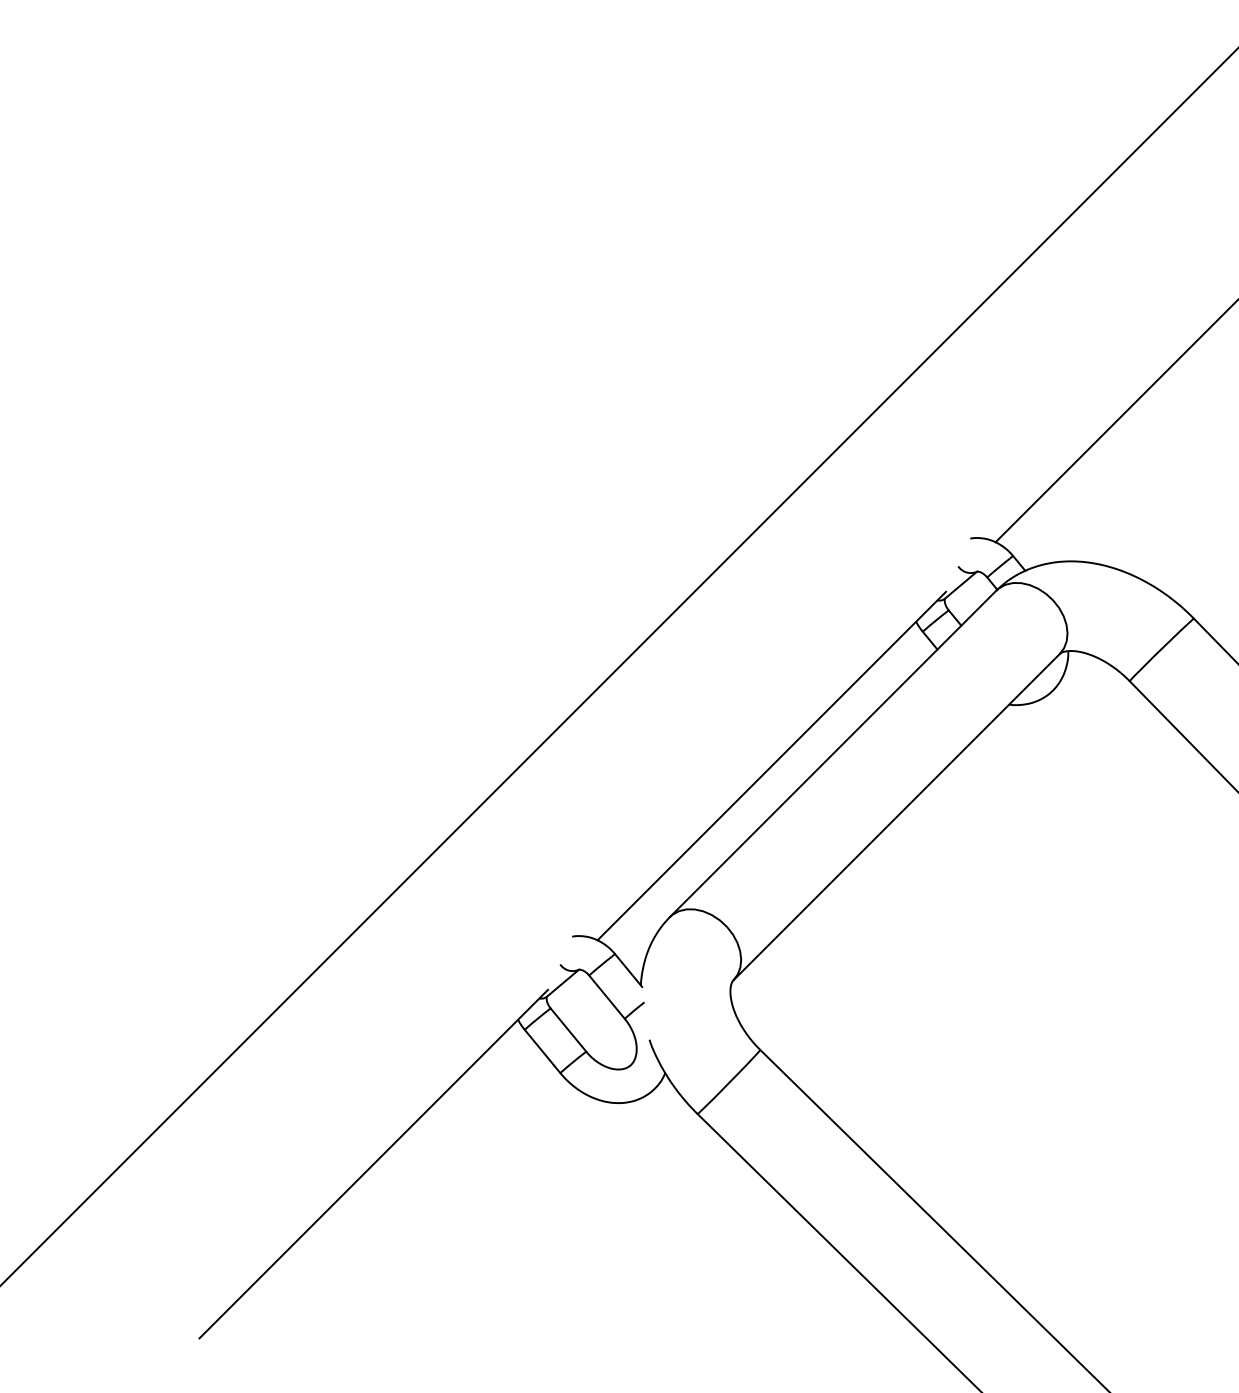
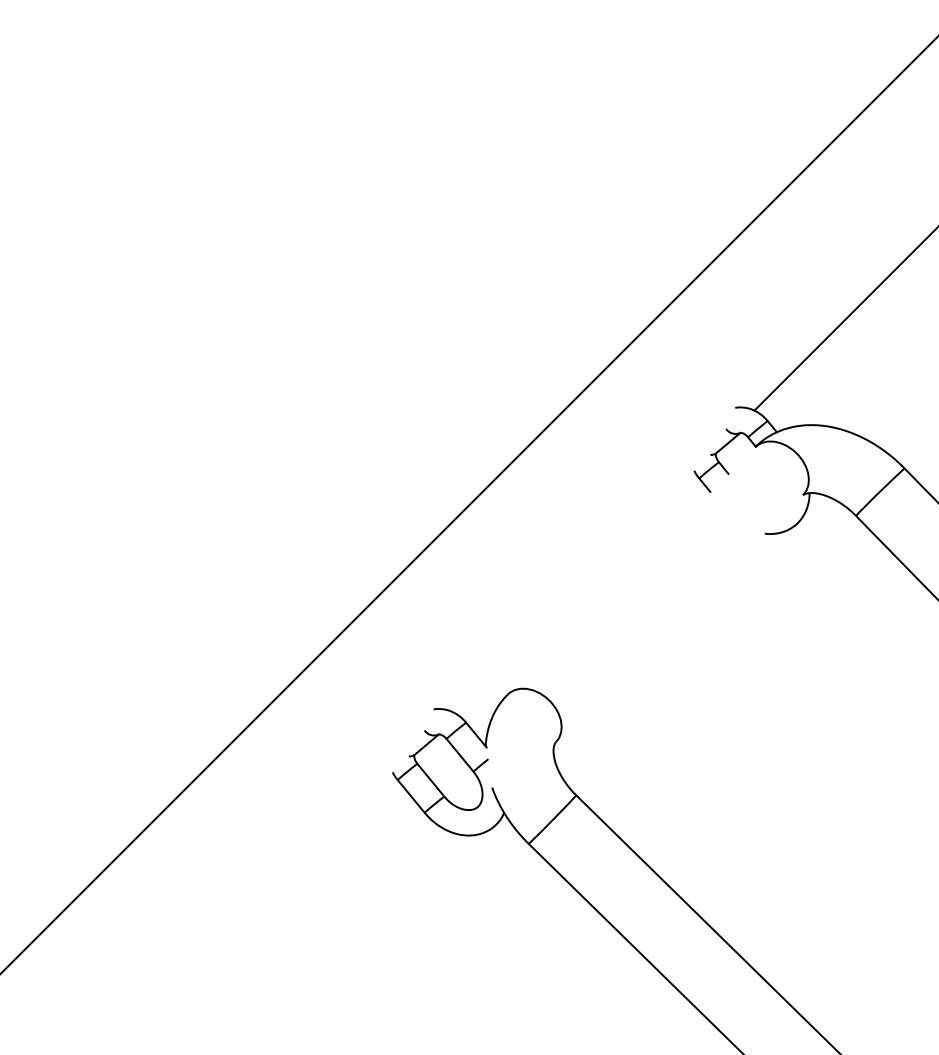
line: (833, 753) -> (631, 570), removed
line: (771, 766) -> (584, 580), removed
line: (896, 816) -> (679, 618), removed
line: (373, 1163) -> (283, 881), removed

